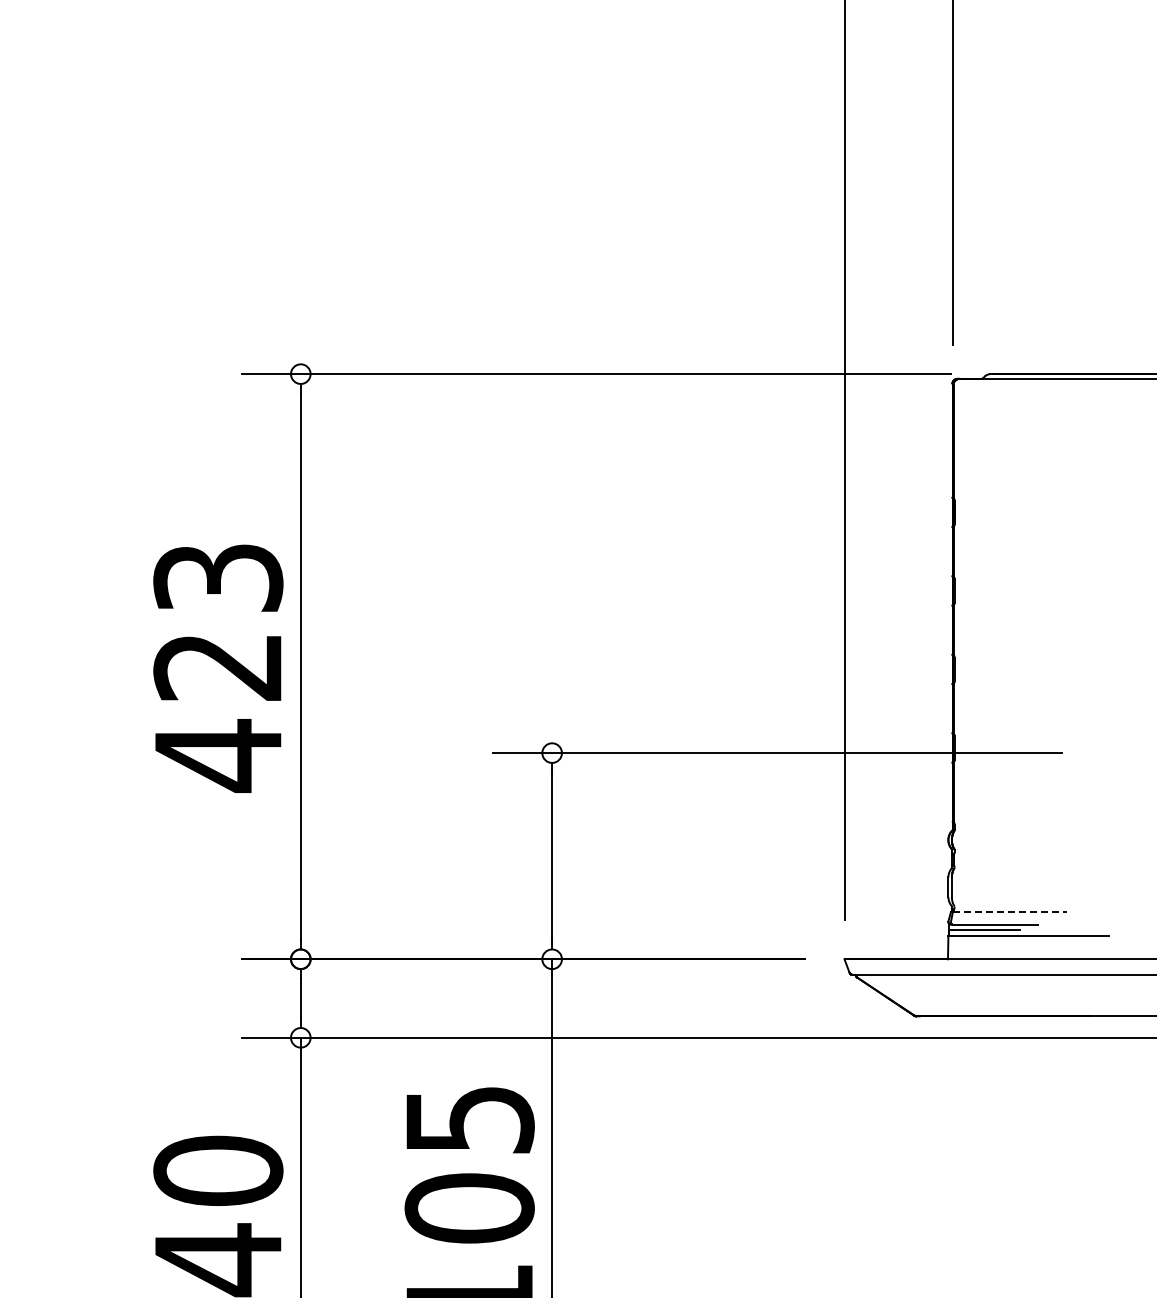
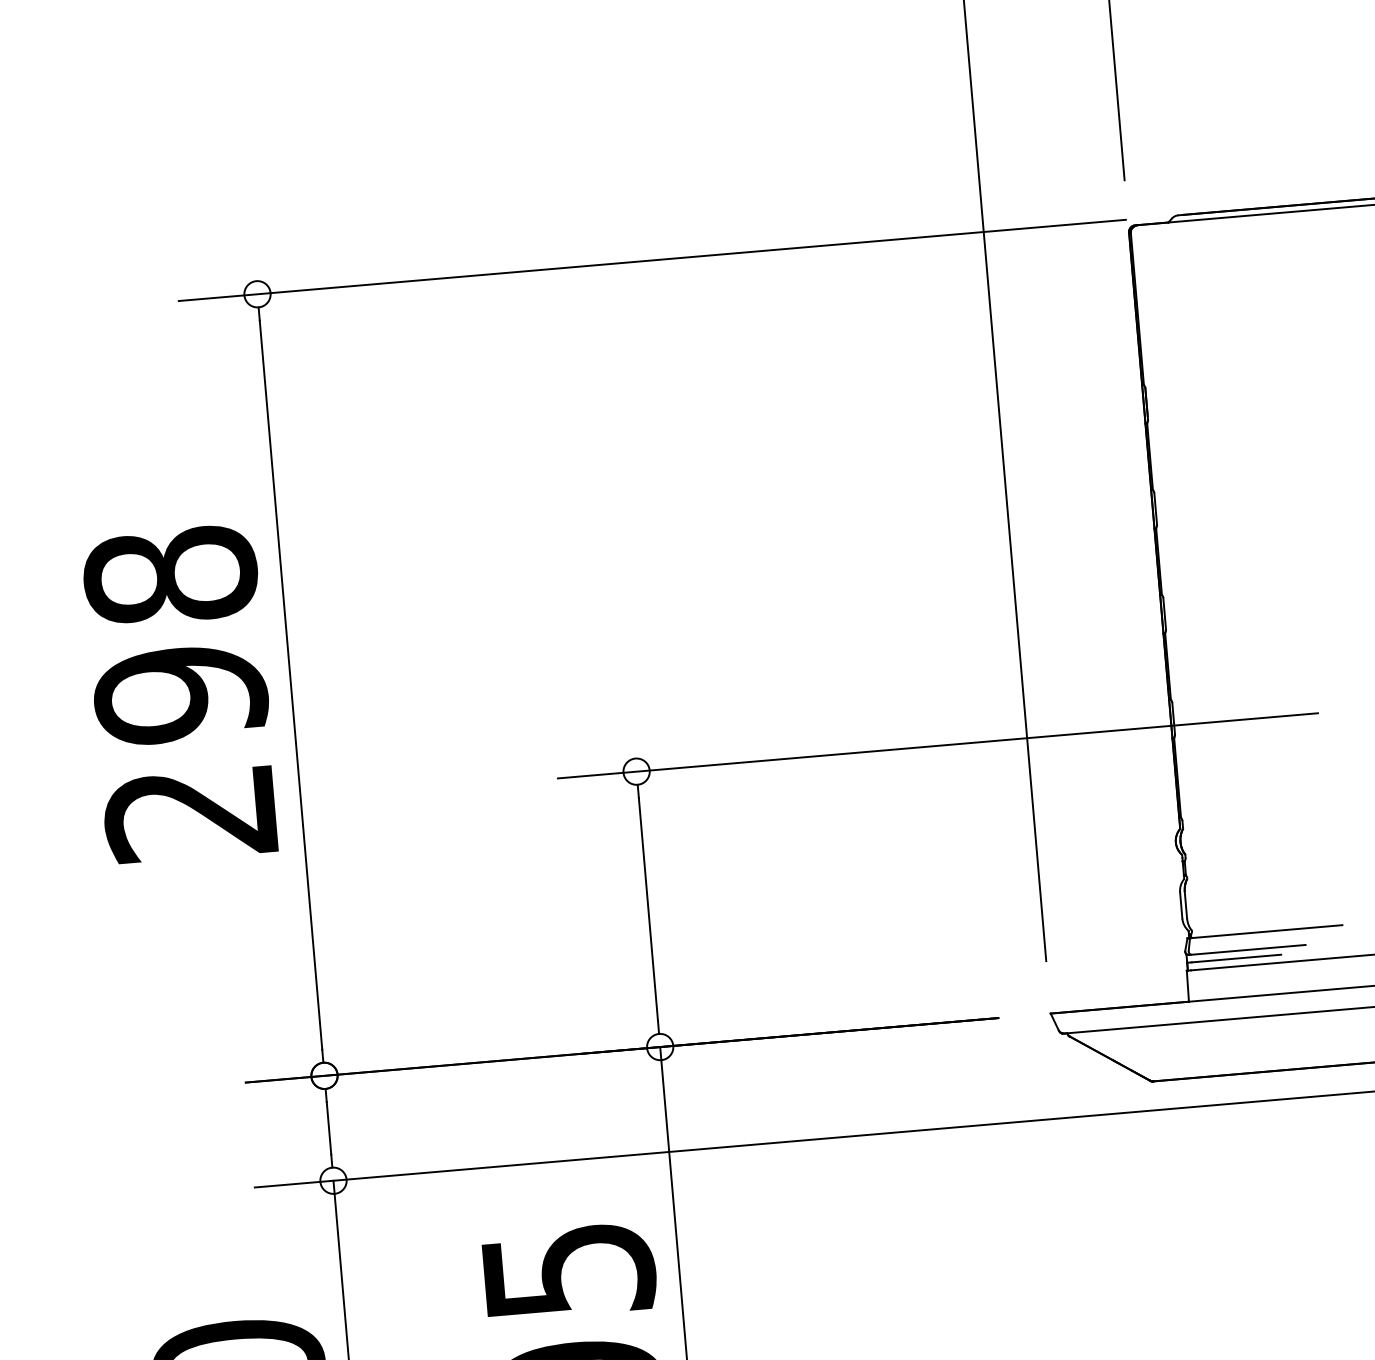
text: (218, 667) -> (181, 695), 423 -> 298
line: (1010, 912) -> (1267, 932), dashed -> solid

